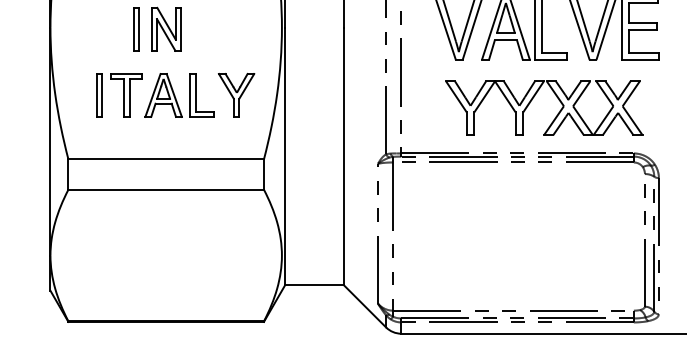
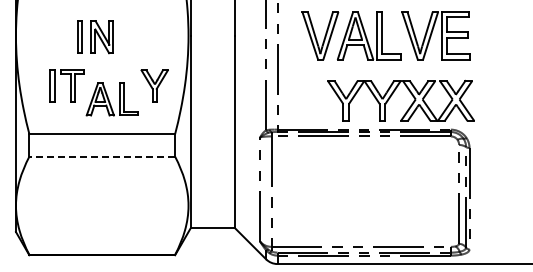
part: (178, 95) -> (111, 99), moved
part: (532, 100) -> (392, 95), moved
line: (166, 189) -> (102, 156), solid -> dashed

